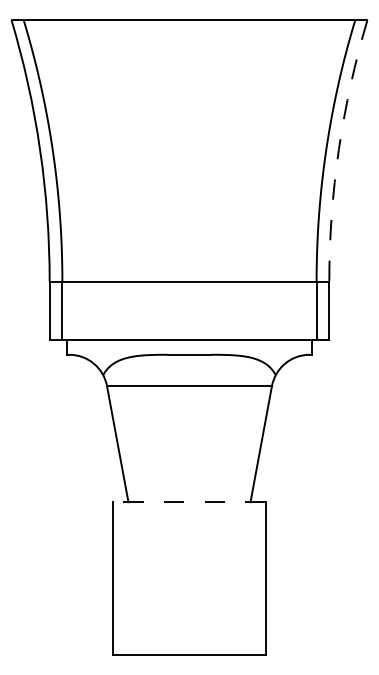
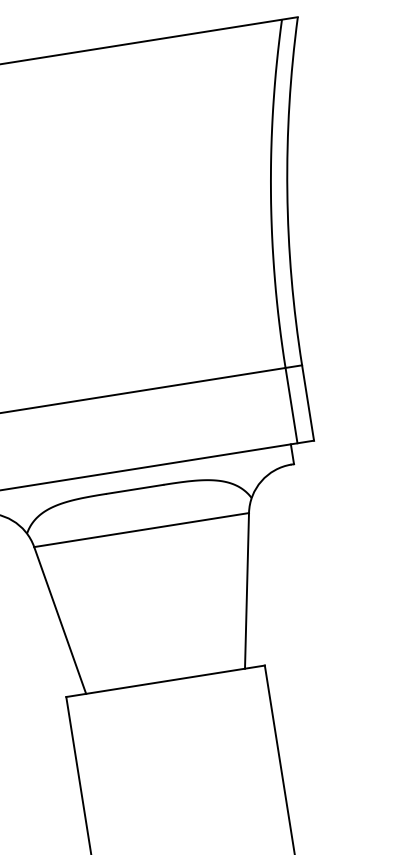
arc: (338, 149) -> (286, 191), dashed -> solid
line: (189, 502) -> (165, 681), dashed -> solid

